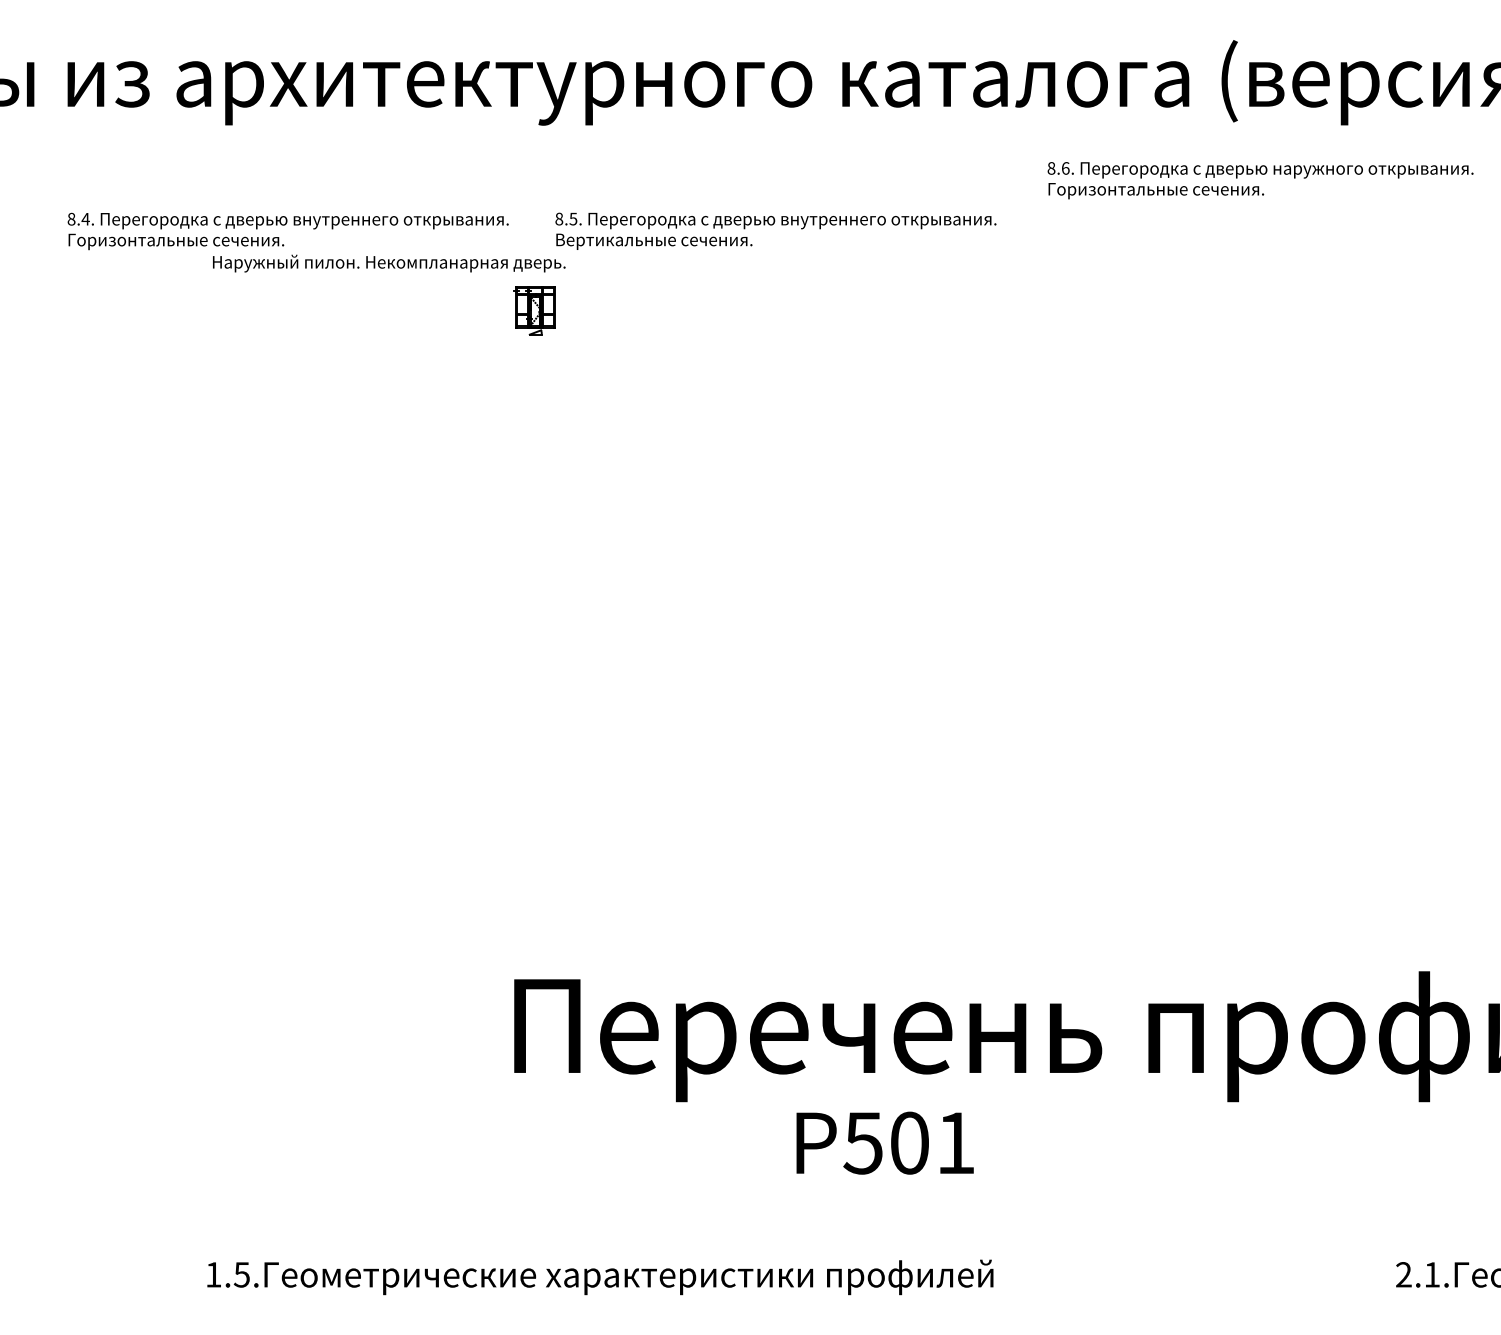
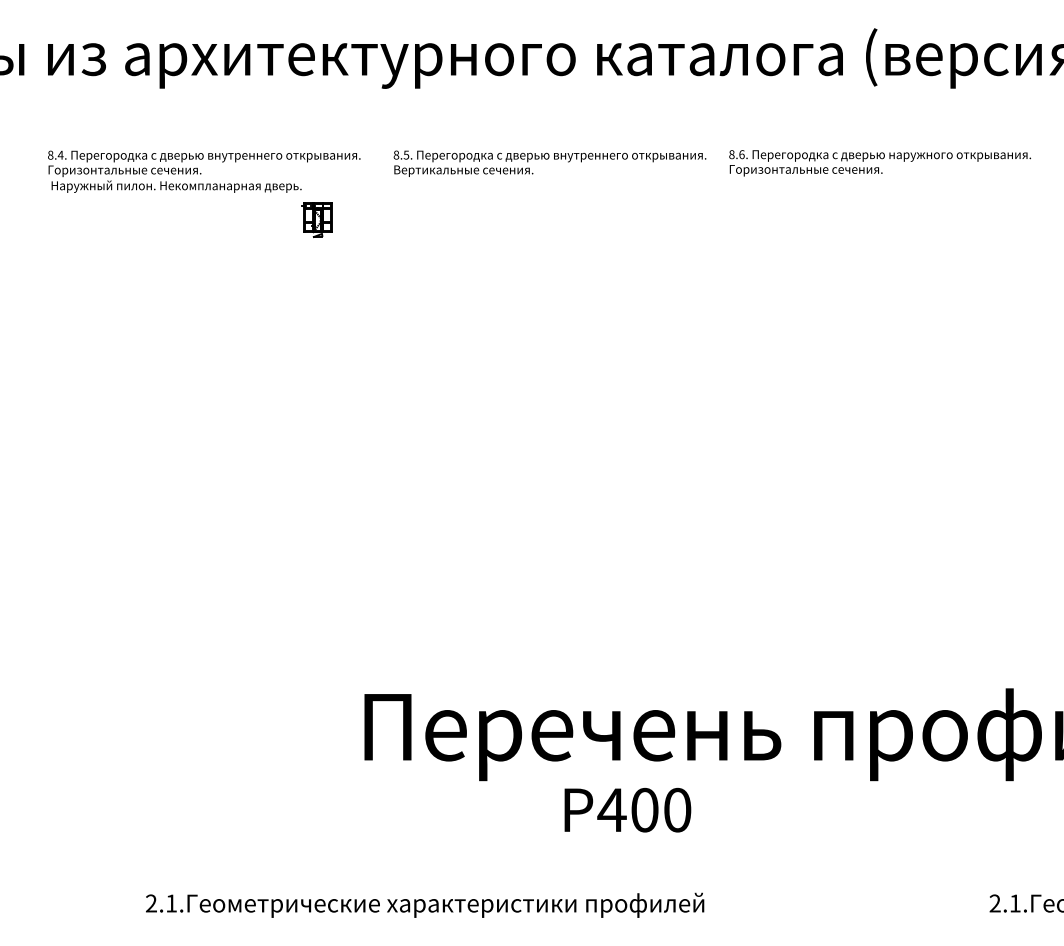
text: (1260, 180) -> (880, 163), moved
text: (389, 263) -> (176, 186), moved
part: (534, 310) -> (317, 219), moved
text: (908, 1142) -> (644, 809), P501 -> P400
text: (227, 1274) -> (161, 903), 1.5. -> 2.1.

